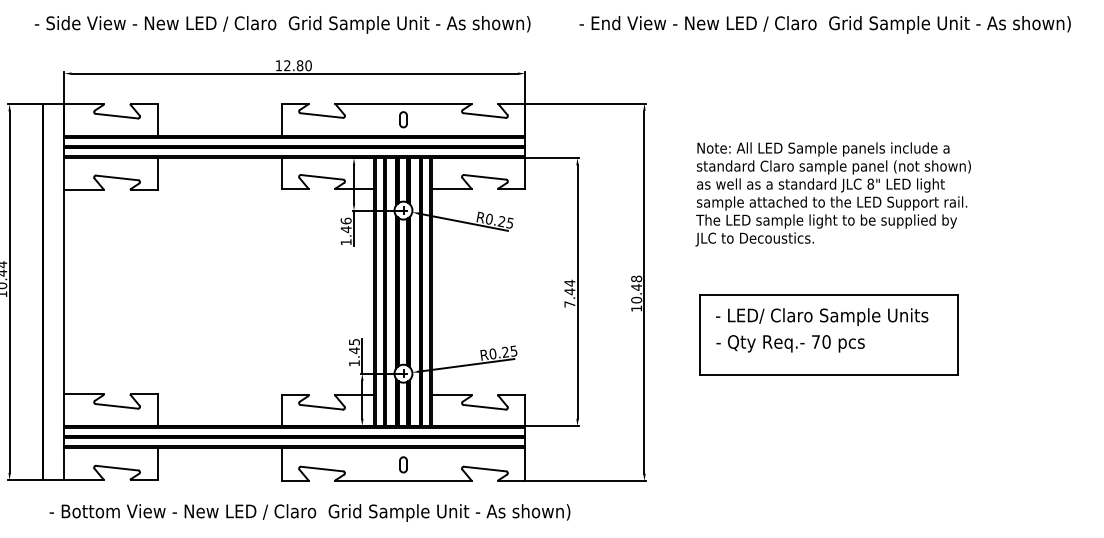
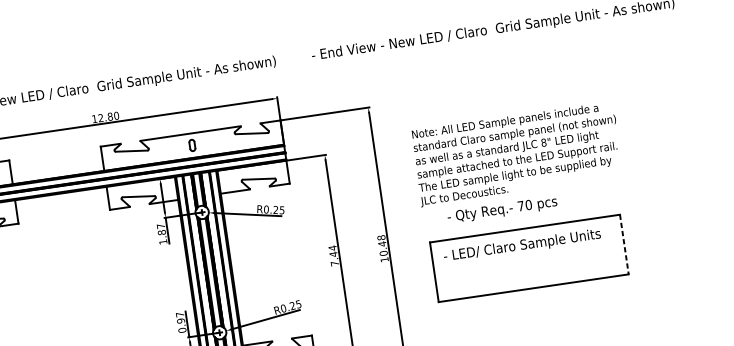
text: (345, 225) -> (160, 229), 1.46 -> 1.87
line: (957, 335) -> (624, 244), solid -> dashed
text: (790, 343) -> (502, 210), moved
text: (353, 352) -> (180, 322), 1.45 -> 0.97

